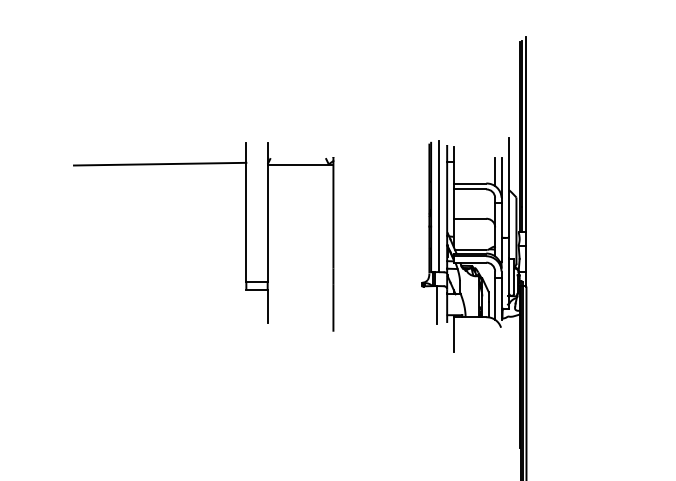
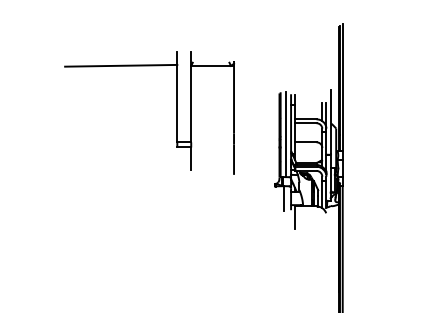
part: (245, 235) -> (176, 112), moved

